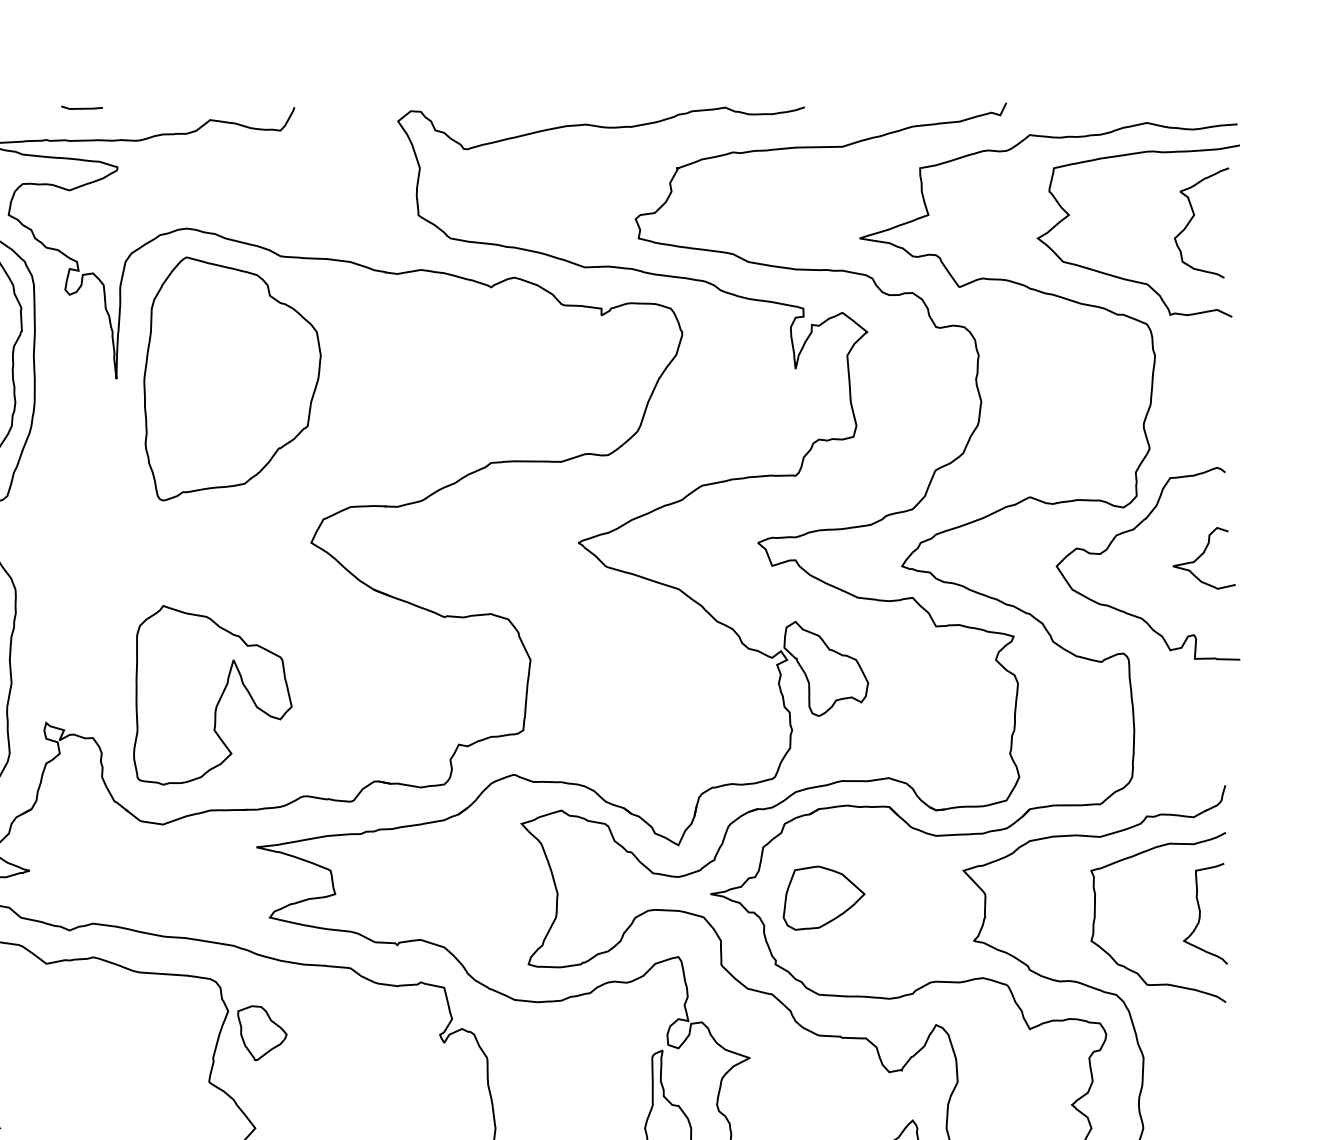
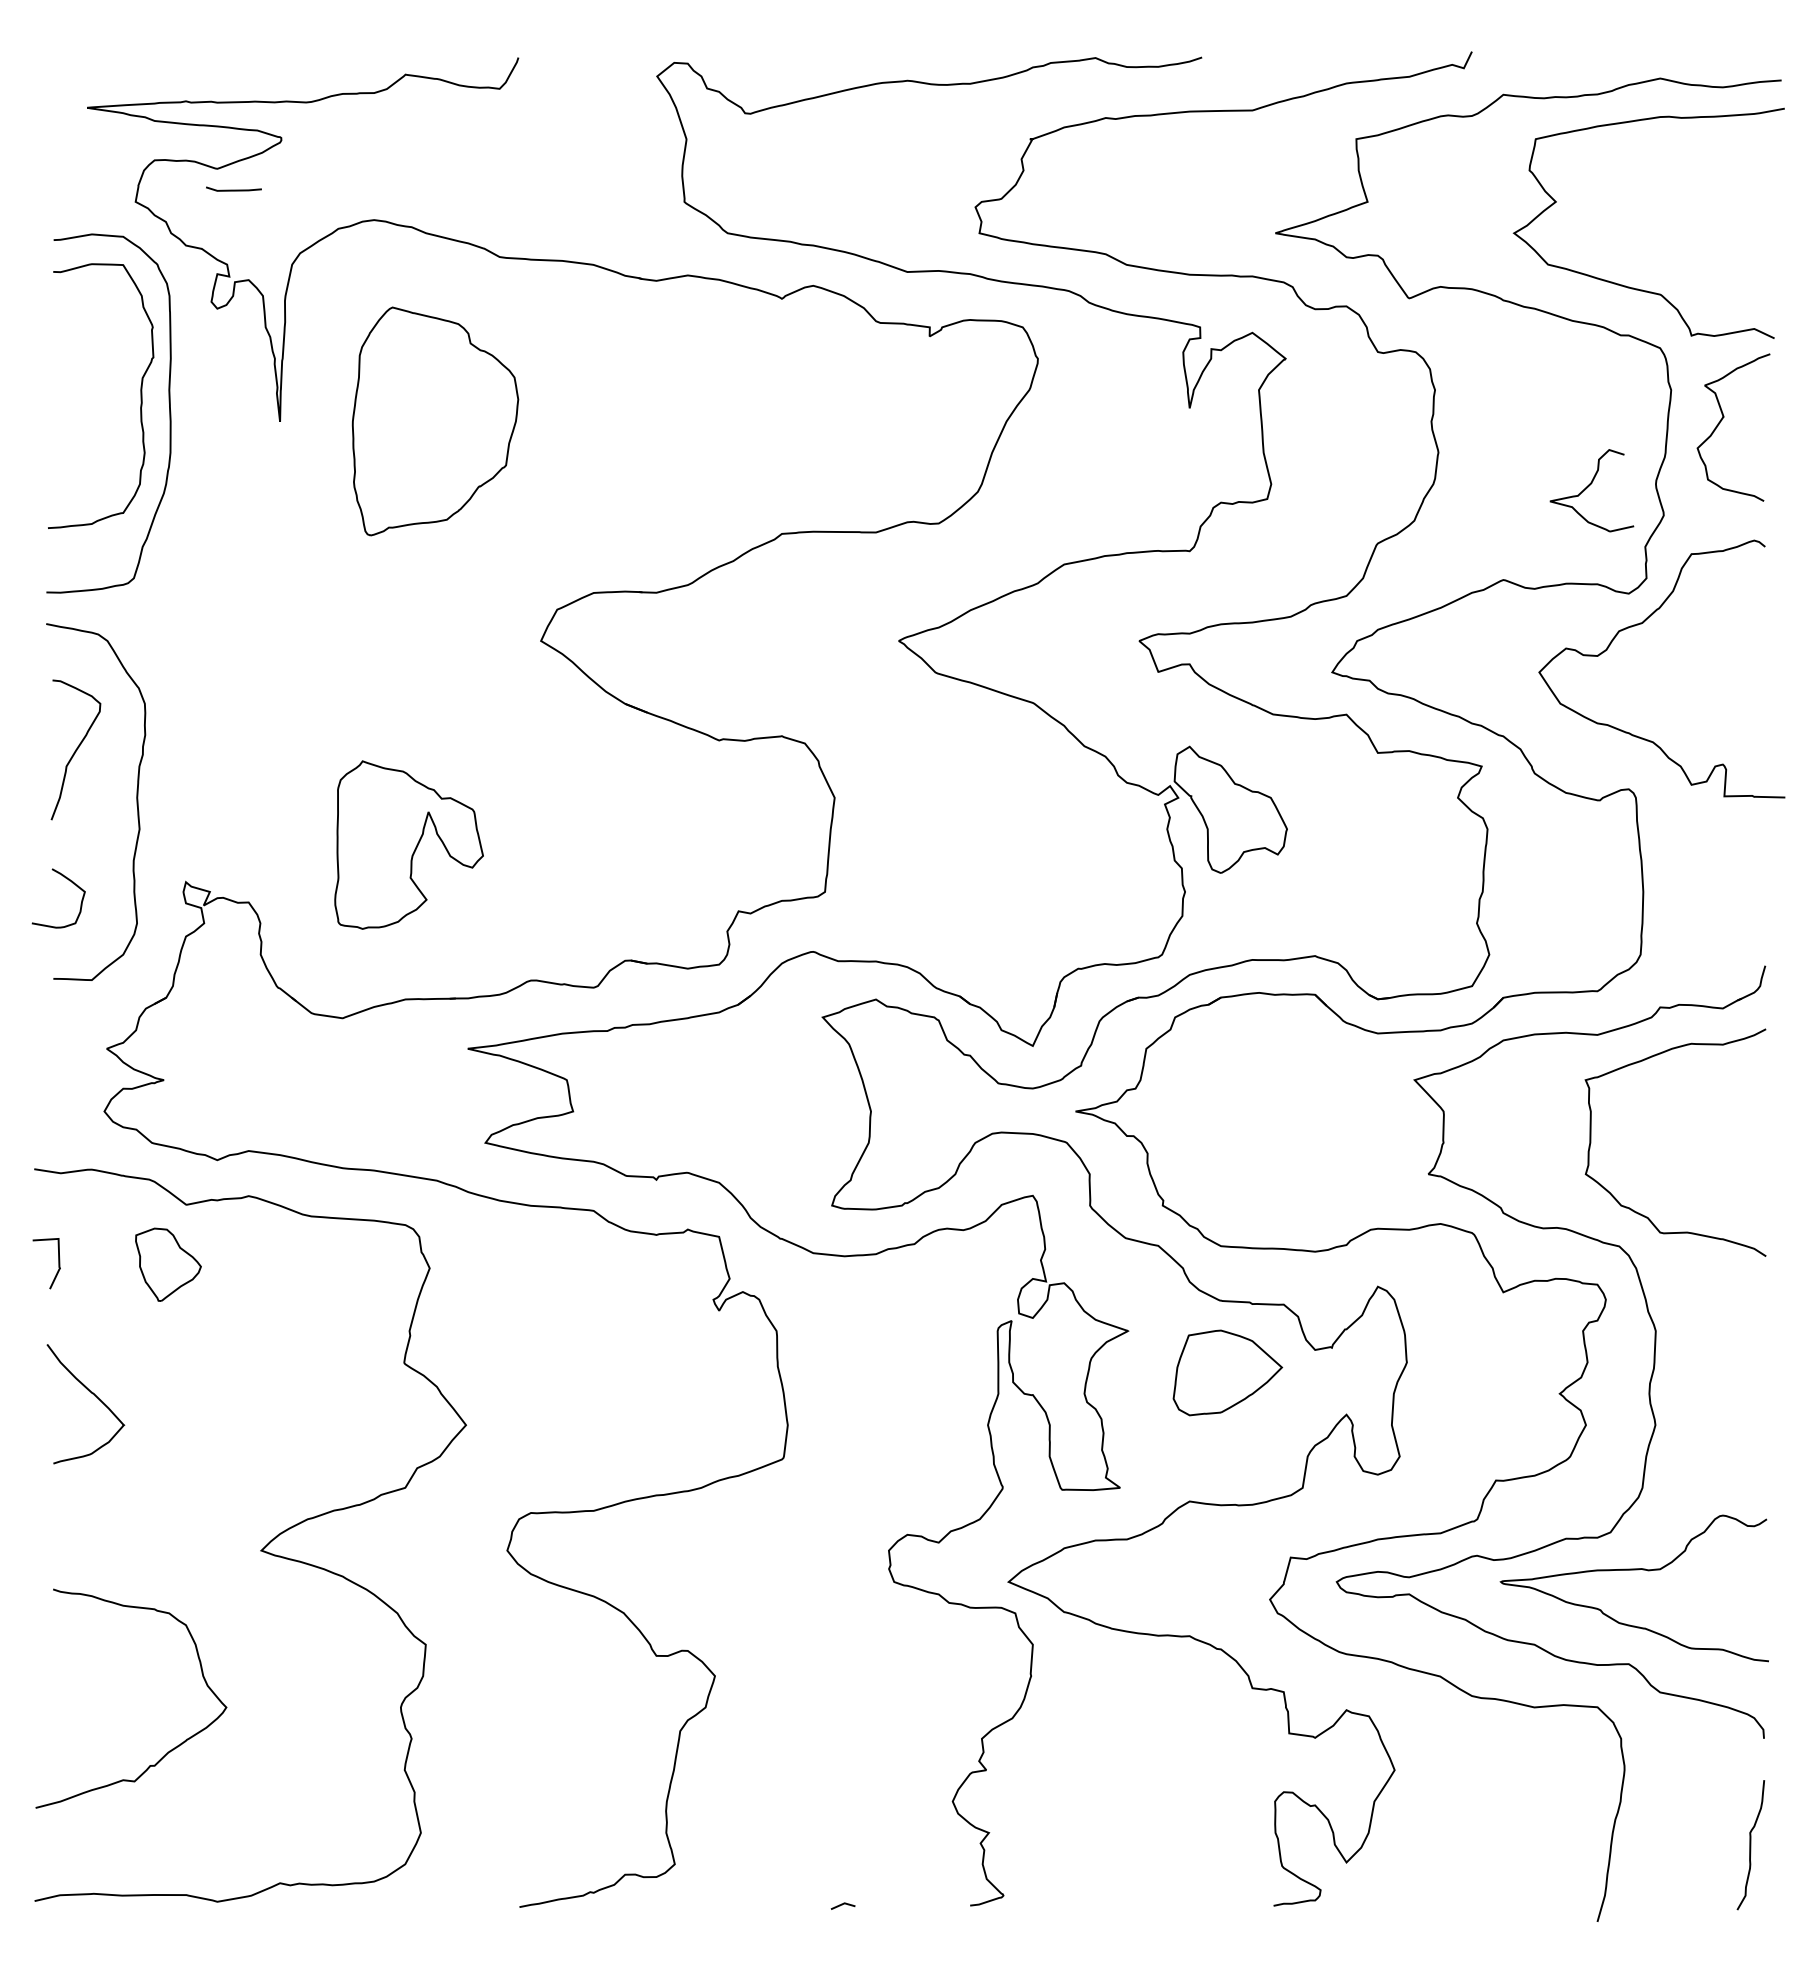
curve: (81, 107) -> (233, 189), moved
curve: (1193, 217) -> (1722, 420), moved
part: (232, 378) -> (435, 421), size x0.7
curve: (1201, 555) -> (1588, 487), moved
part: (212, 694) -> (408, 844), size x0.7
part: (823, 897) -> (1227, 1372), moved
curve: (1200, 913) -> (1732, 1137), removed
part: (262, 1033) -> (168, 1264), moved

